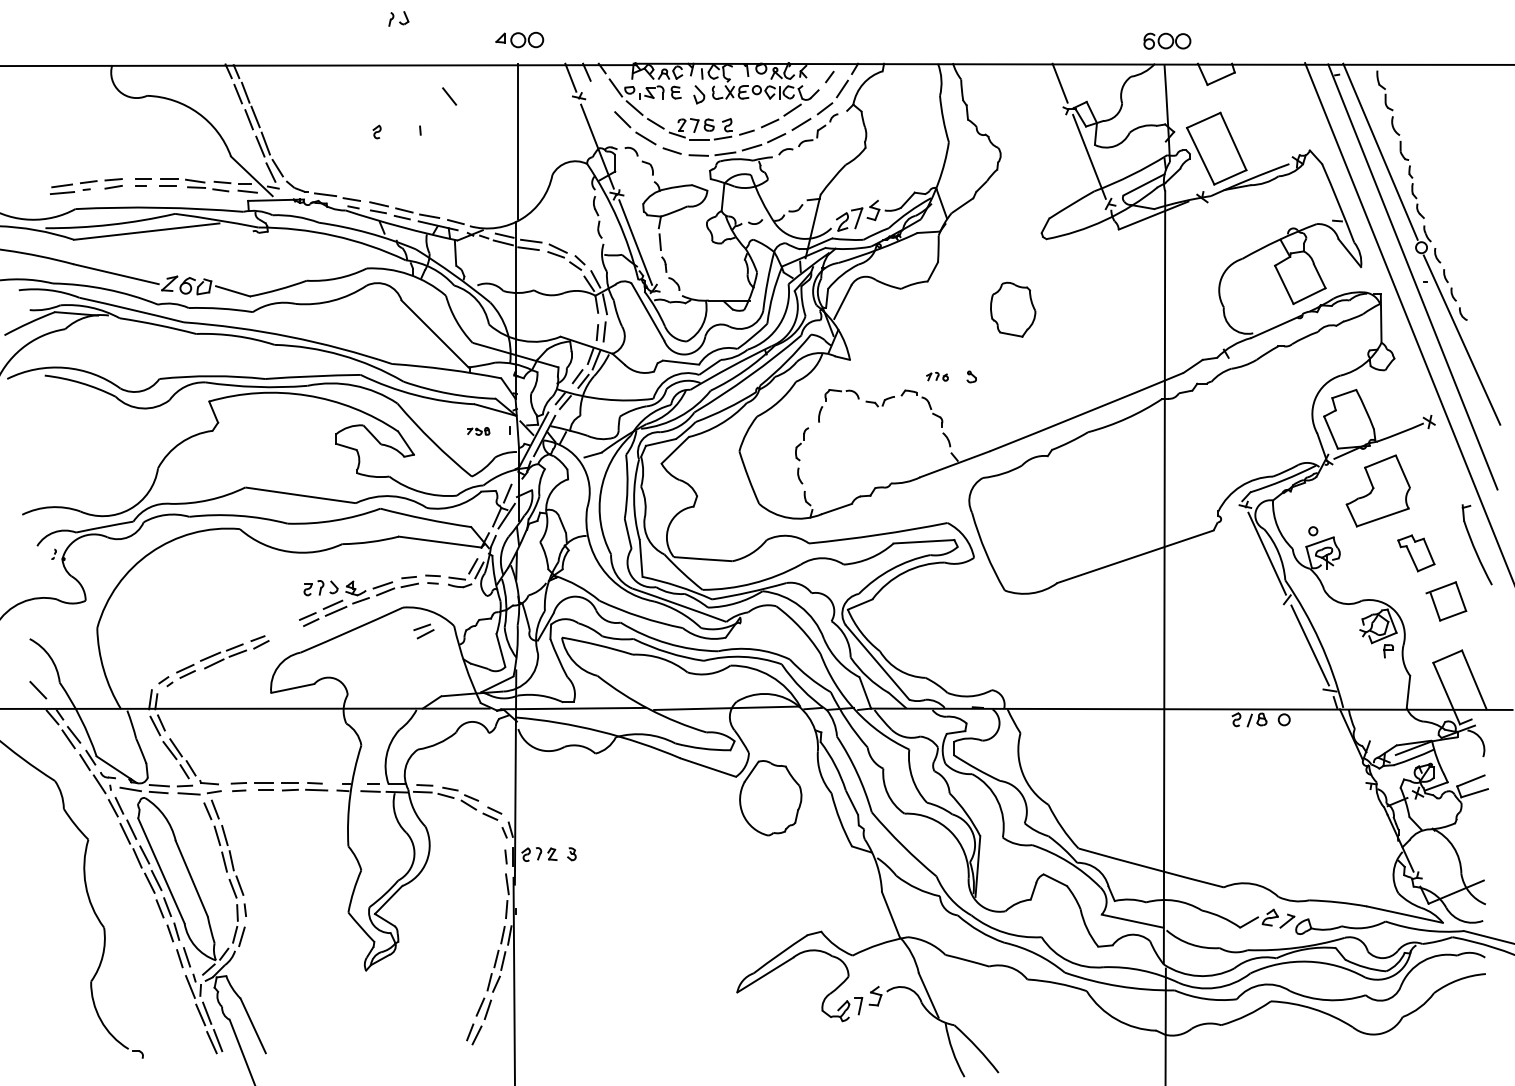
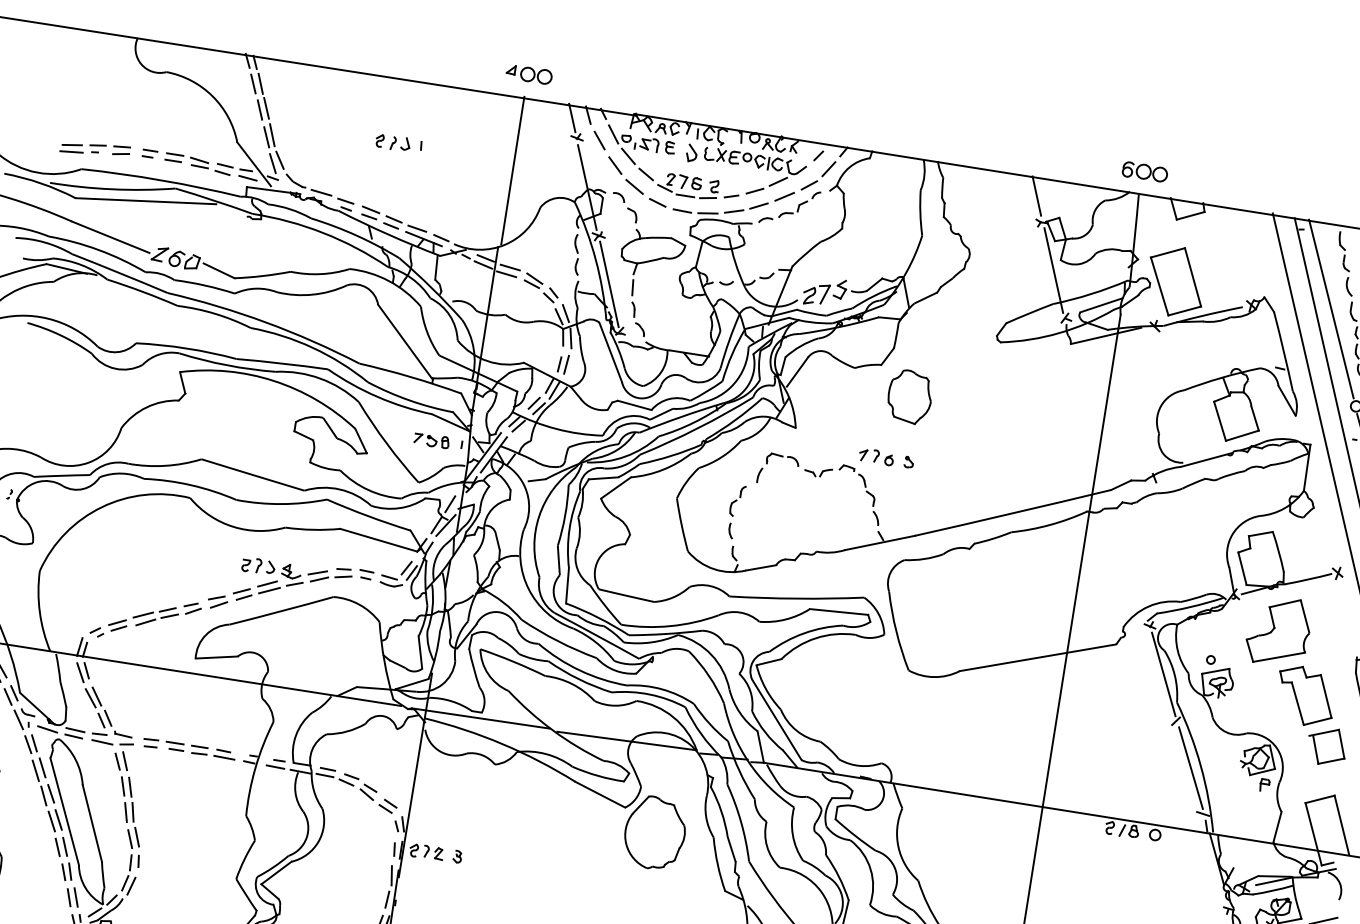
part: (398, 18) -> (400, 143), moved
line: (449, 96) -> (599, 140), moved
part: (1013, 309) -> (910, 396), moved
part: (937, 376) -> (876, 456), size x1.67
part: (478, 431) -> (431, 440), size x1.67
part: (1416, 553) -> (1305, 696), size x1.67
part: (423, 631) -> (217, 602), moved

